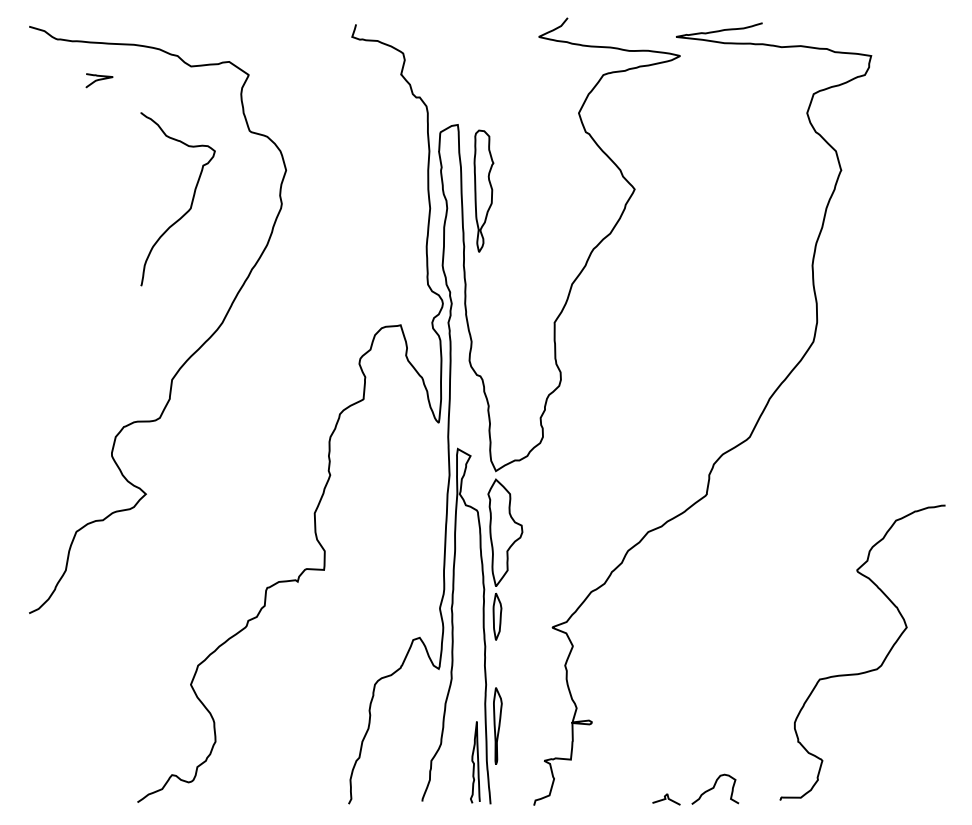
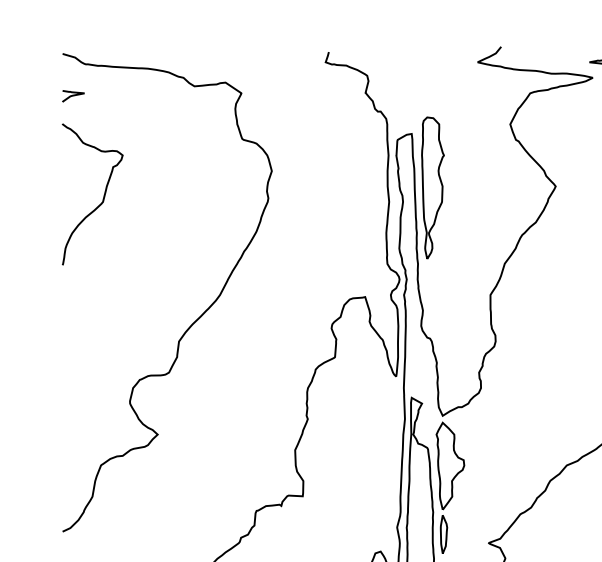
curve: (99, 80) -> (73, 96), moved
part: (483, 190) -> (432, 187), size x1.43
curve: (190, 204) -> (102, 198), moved

